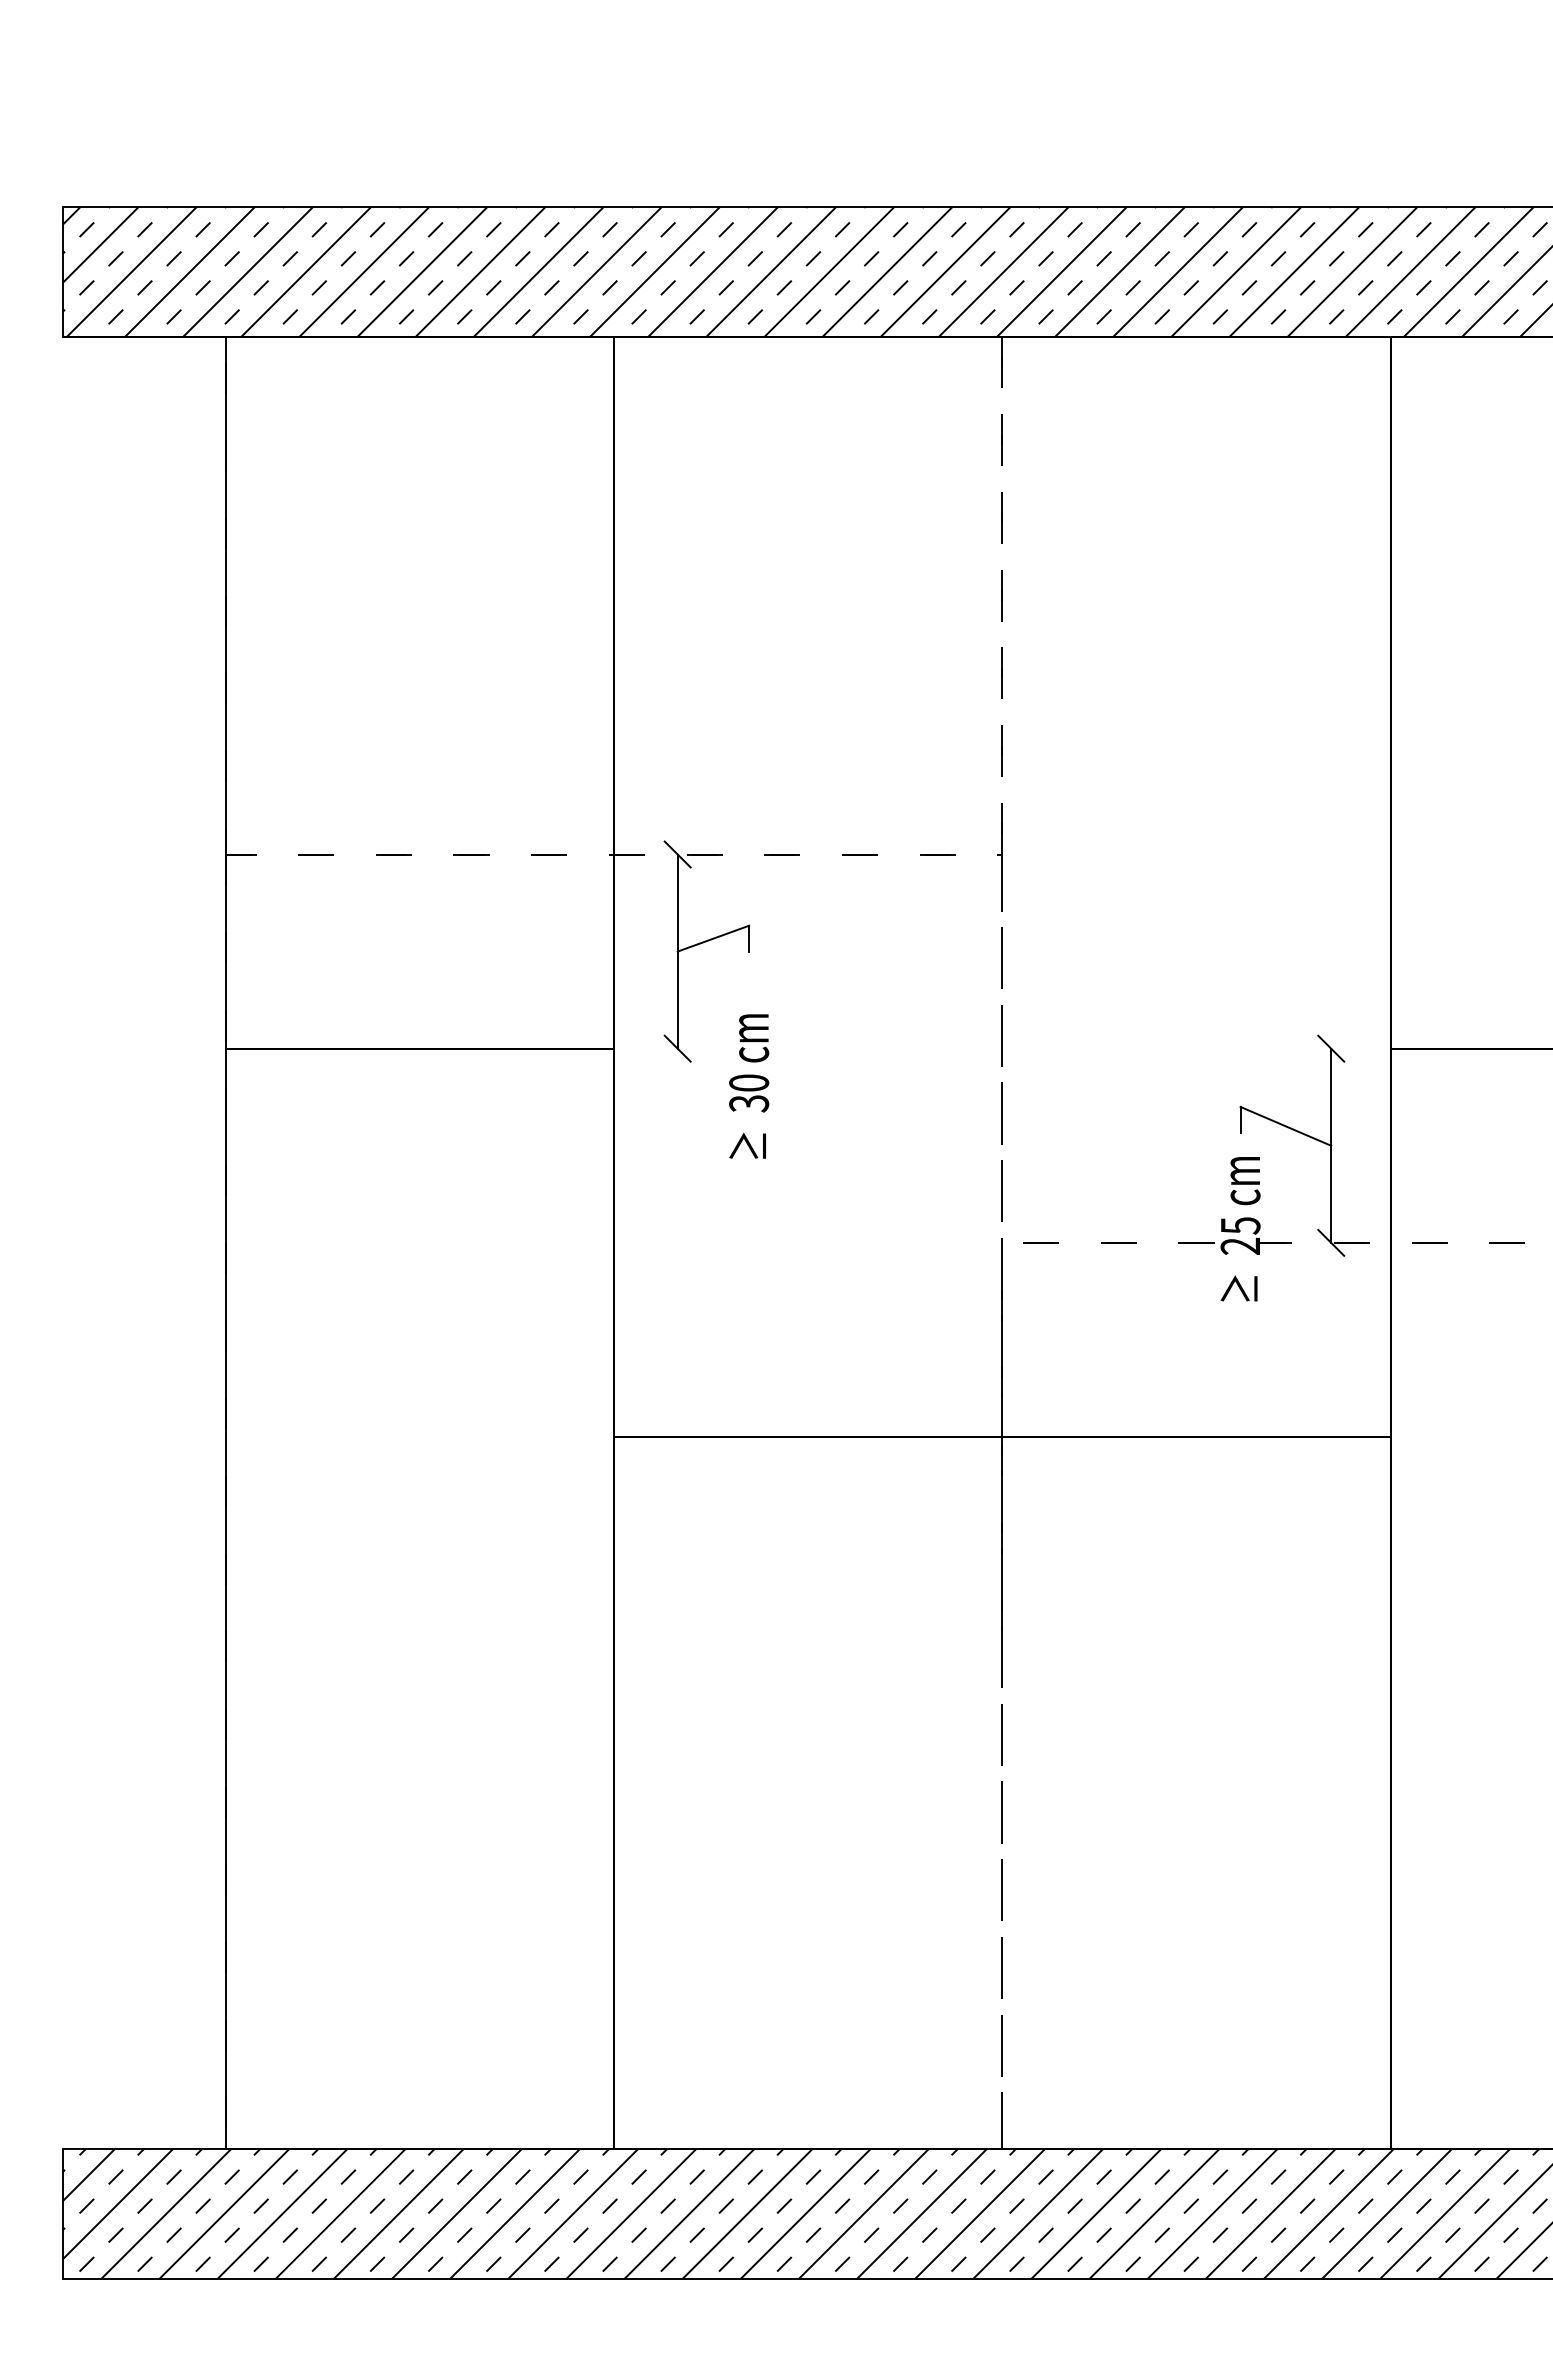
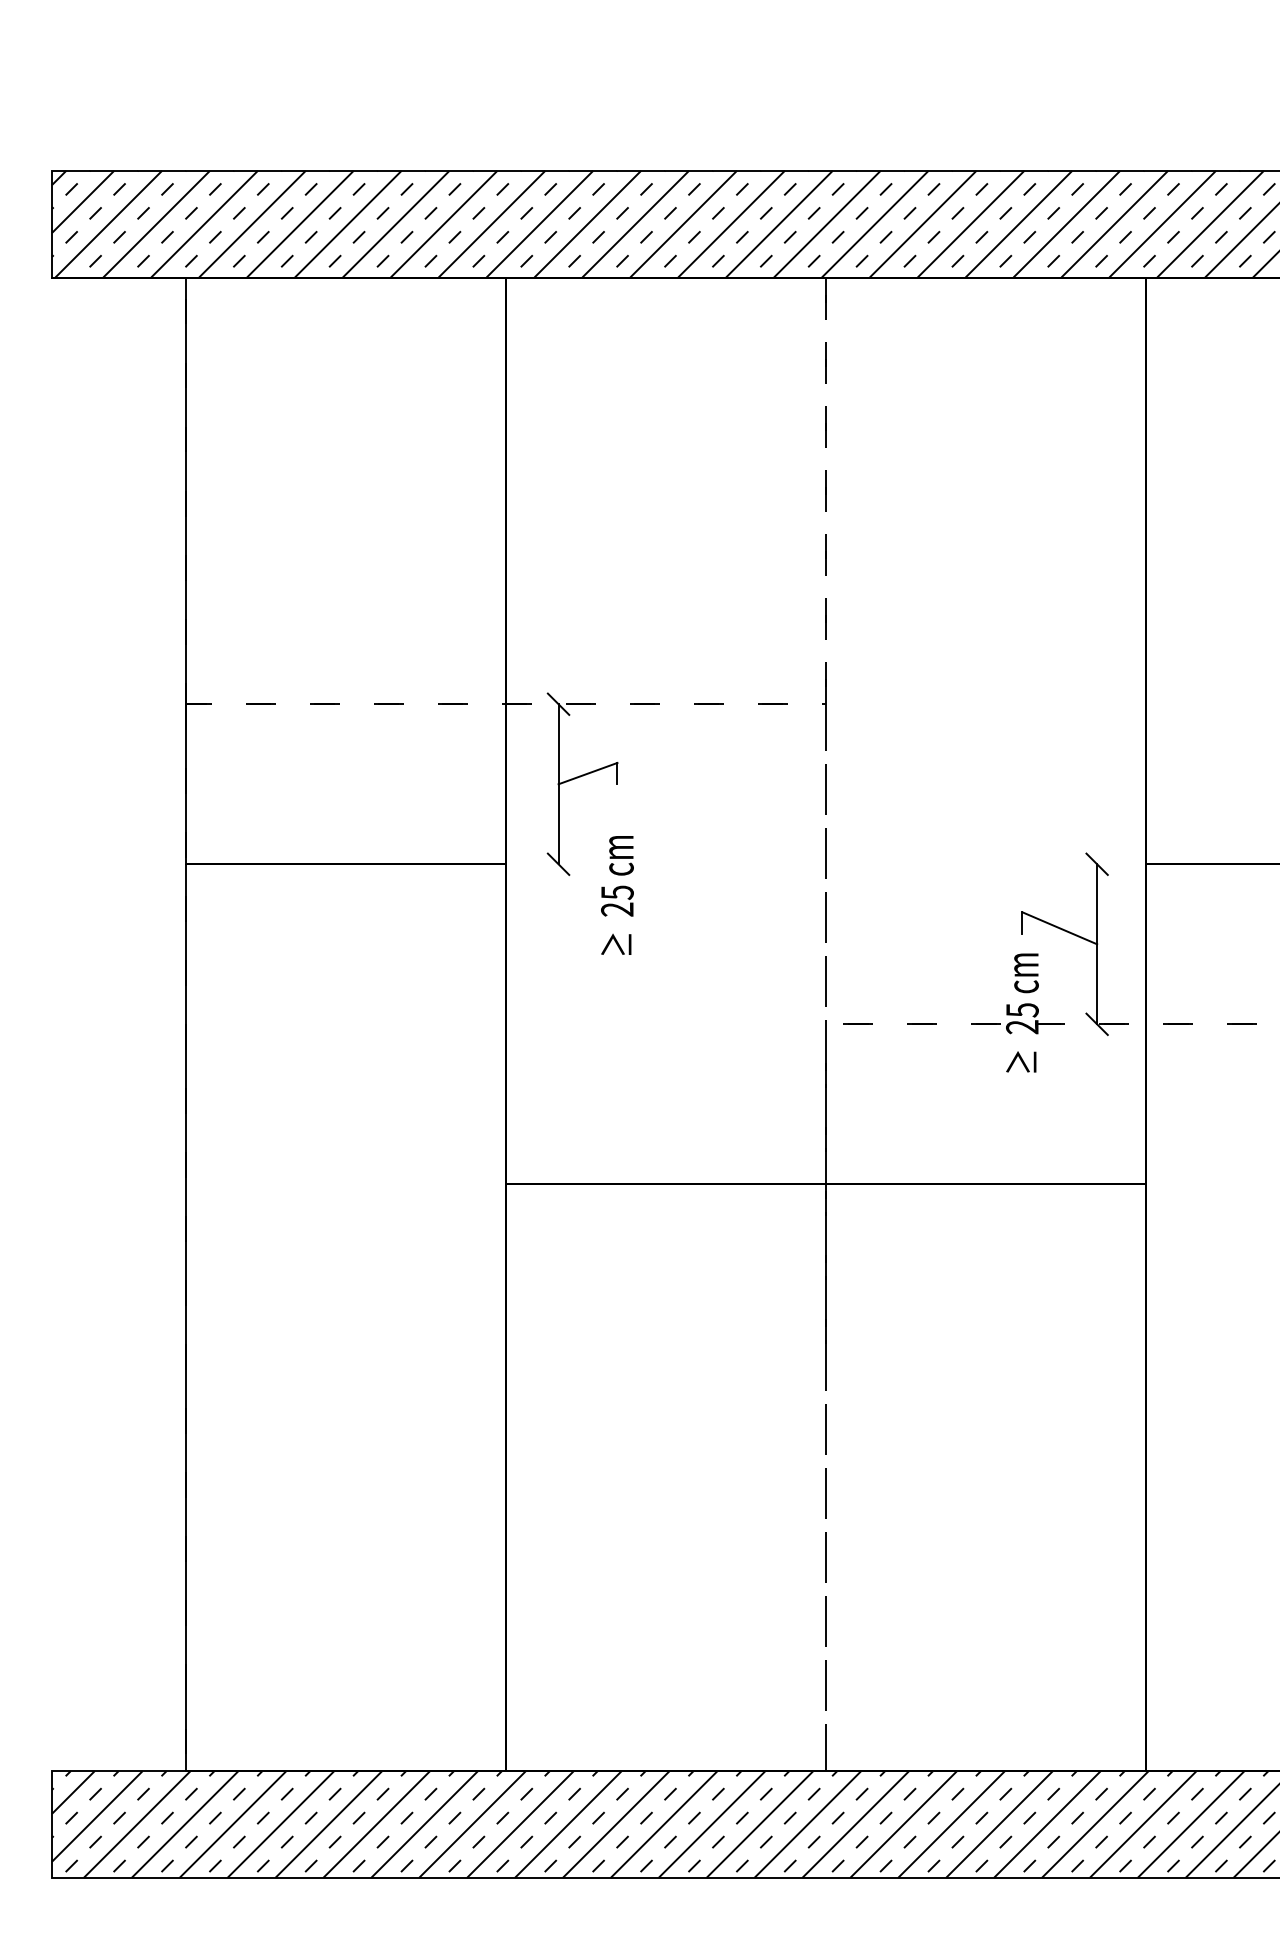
text: (749, 1093) -> (617, 901), 30 -> 25

